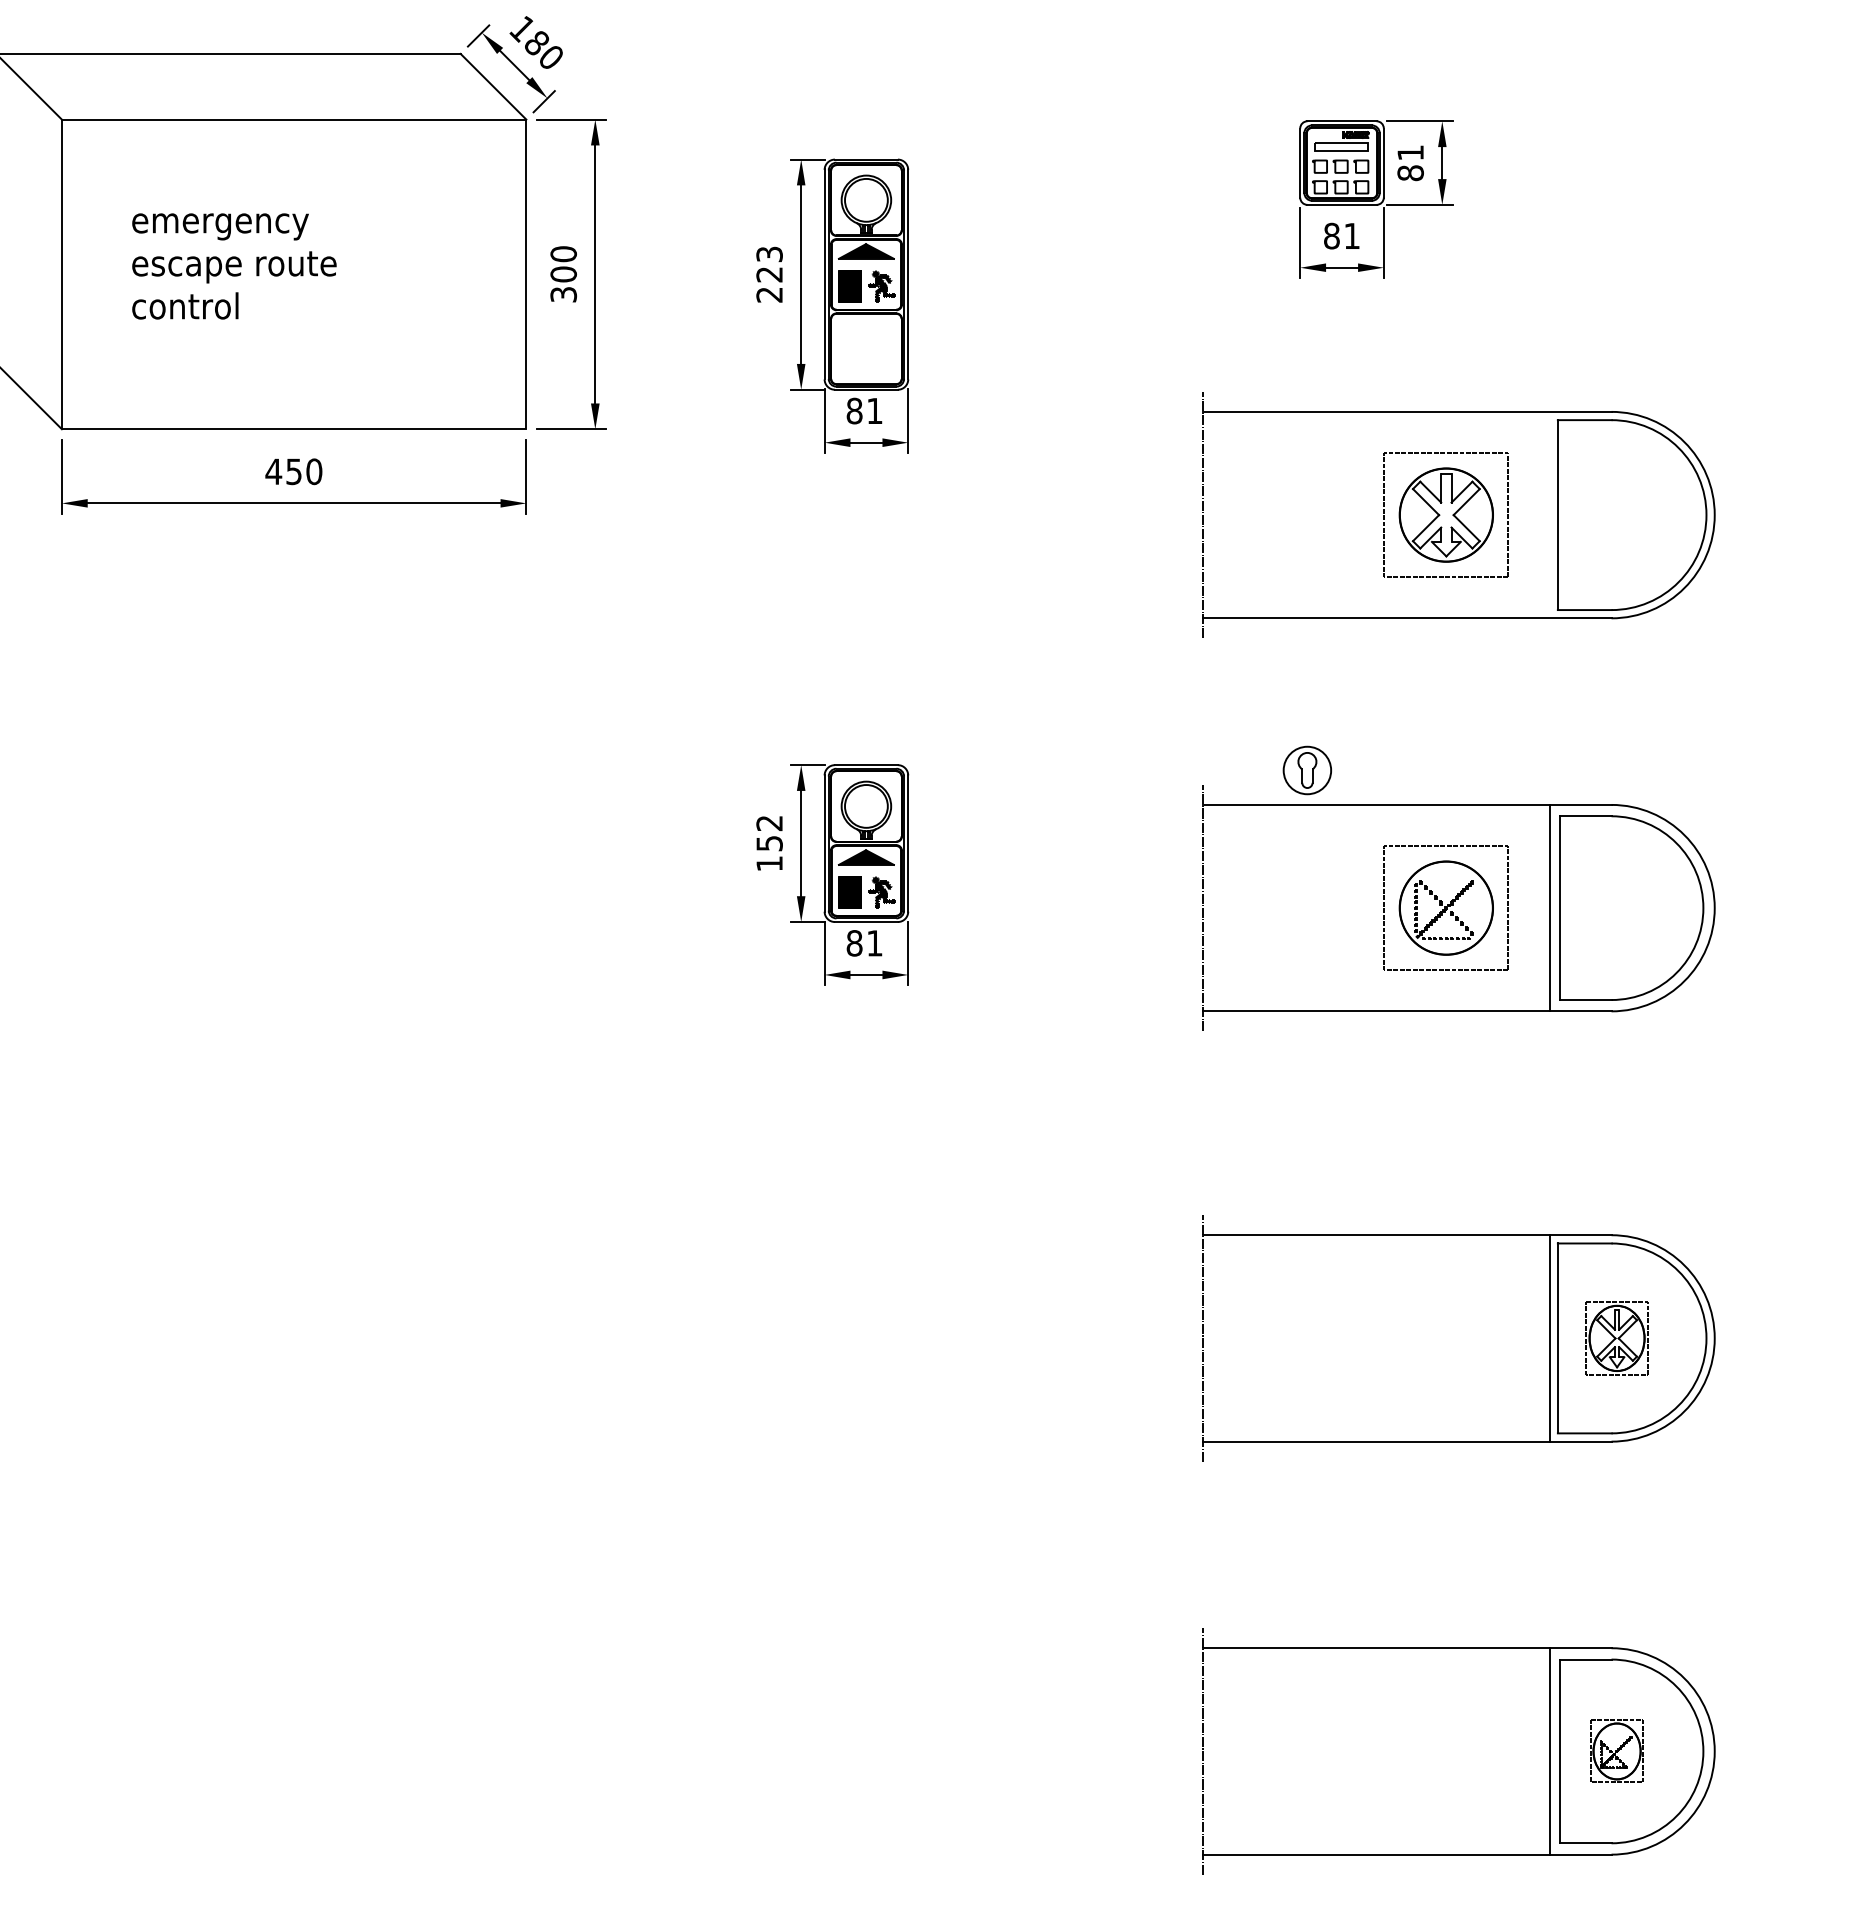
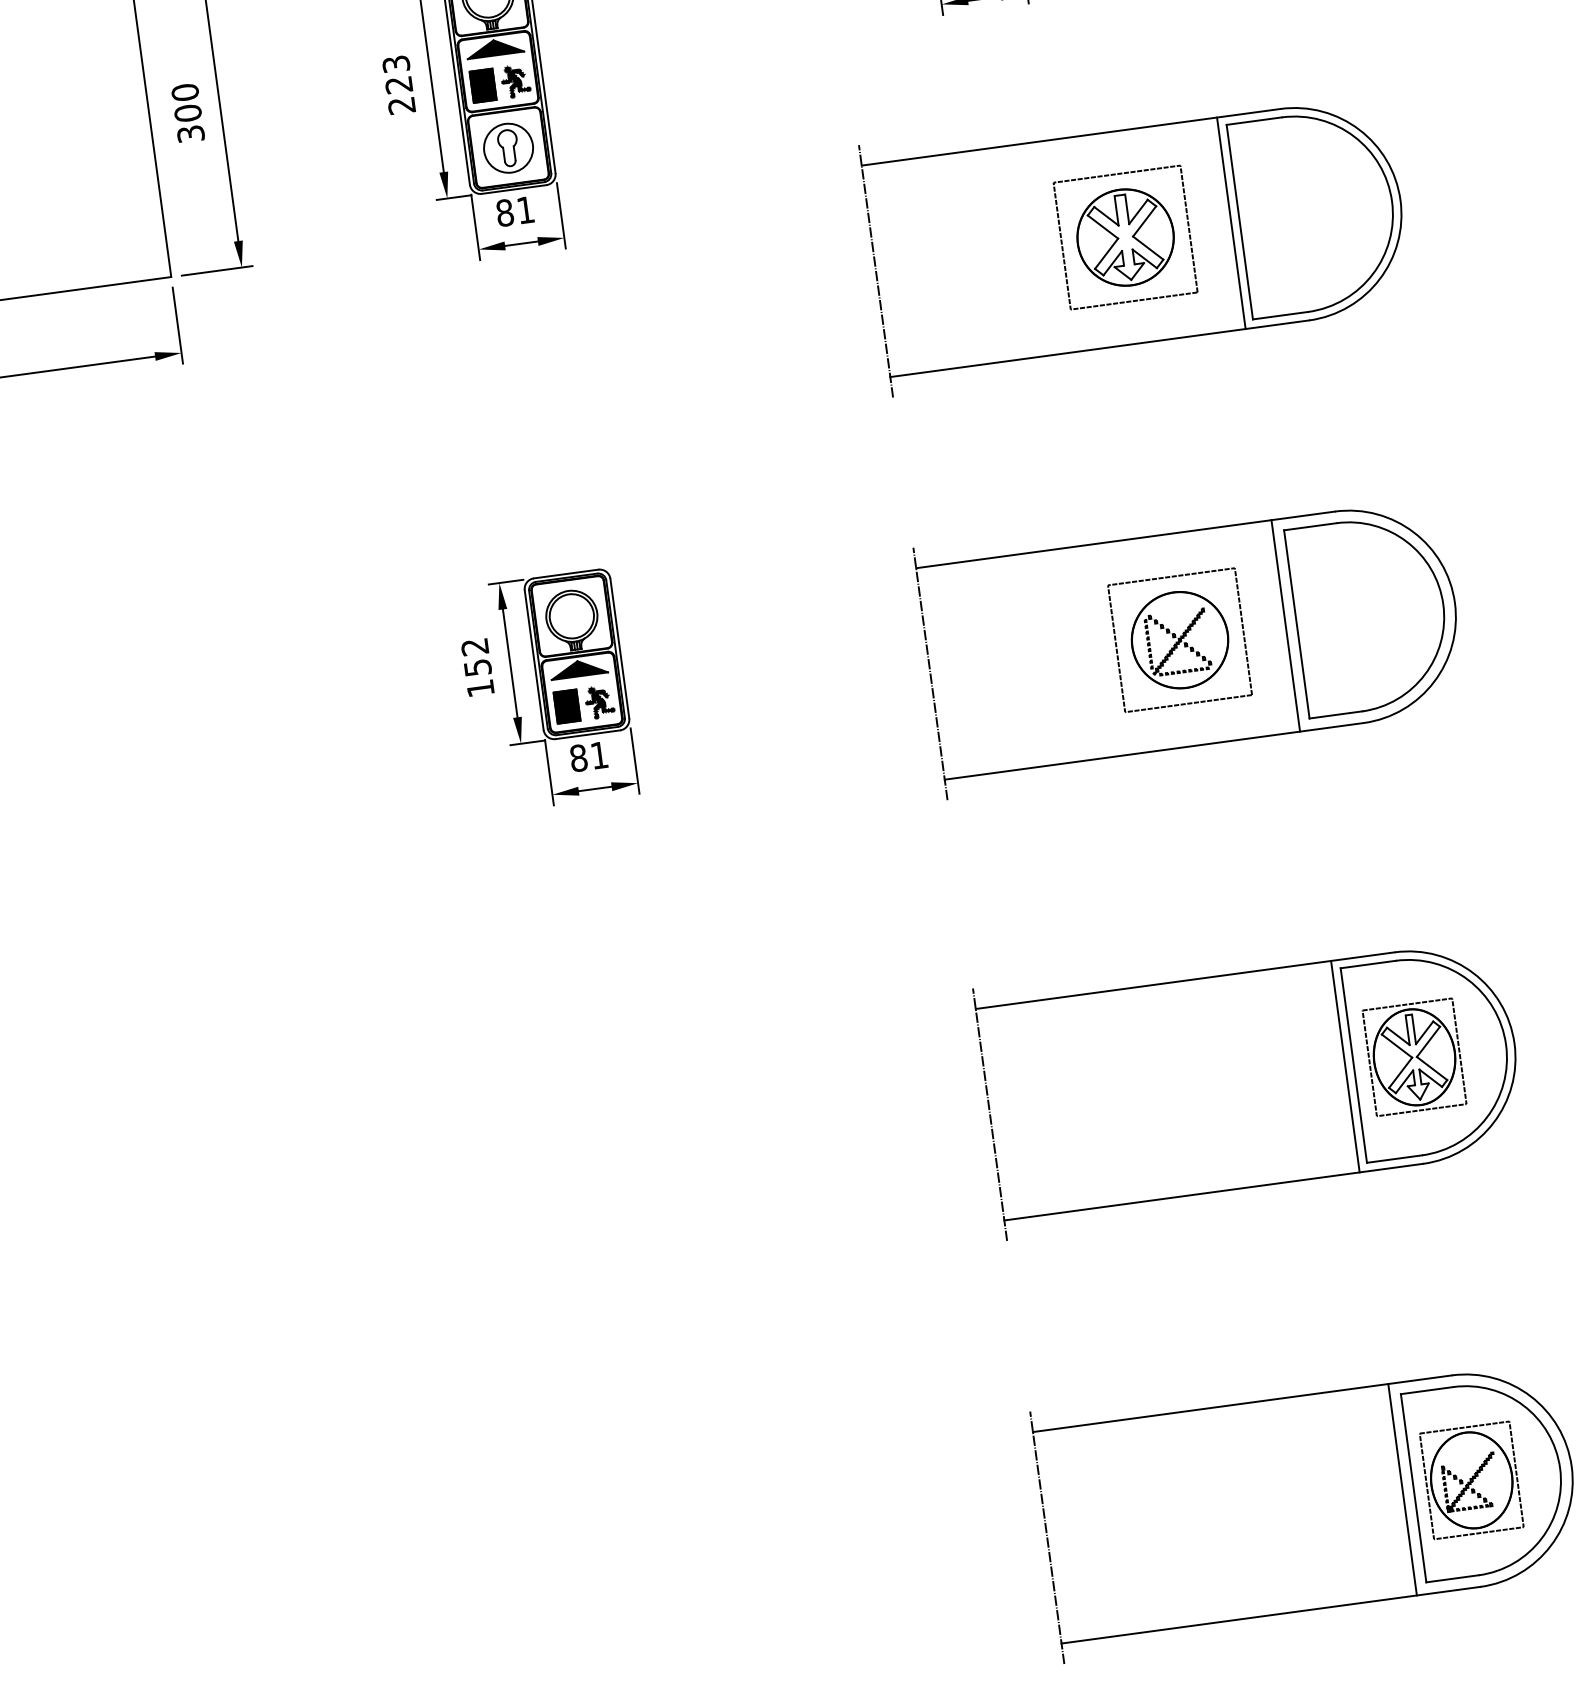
line: (1549, 514) -> (1231, 222), added
part: (1306, 770) -> (507, 148), moved
part: (1616, 1338) -> (1413, 1057), size x1.43
part: (1616, 1751) -> (1471, 1480), size x1.67

